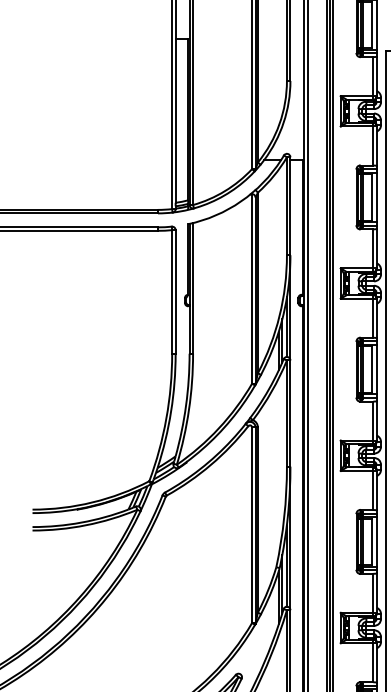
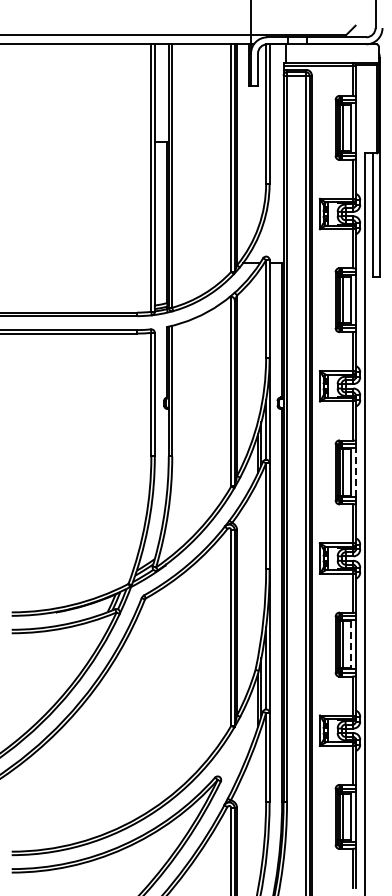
line: (377, 369) -> (356, 472), solid -> dashed
line: (371, 542) -> (350, 645), solid -> dashed

